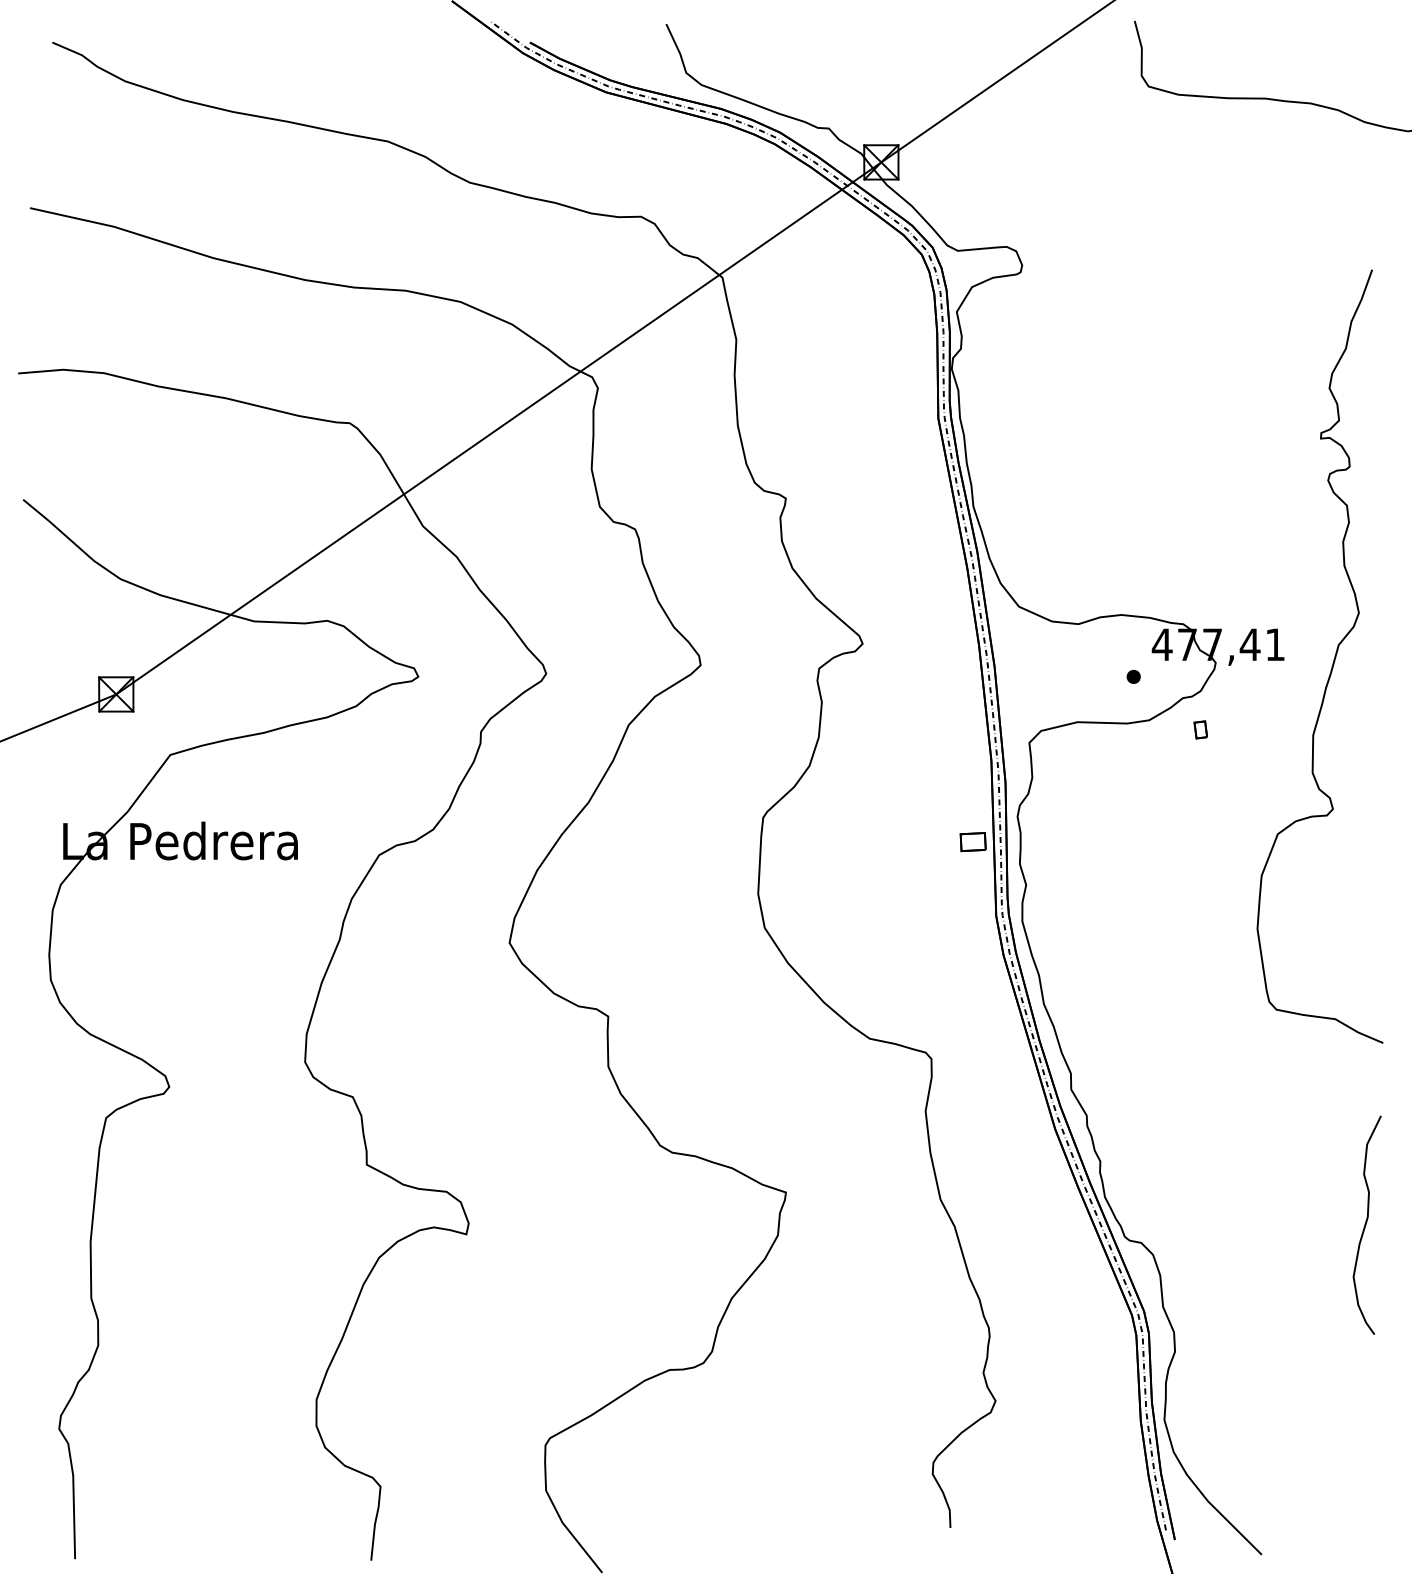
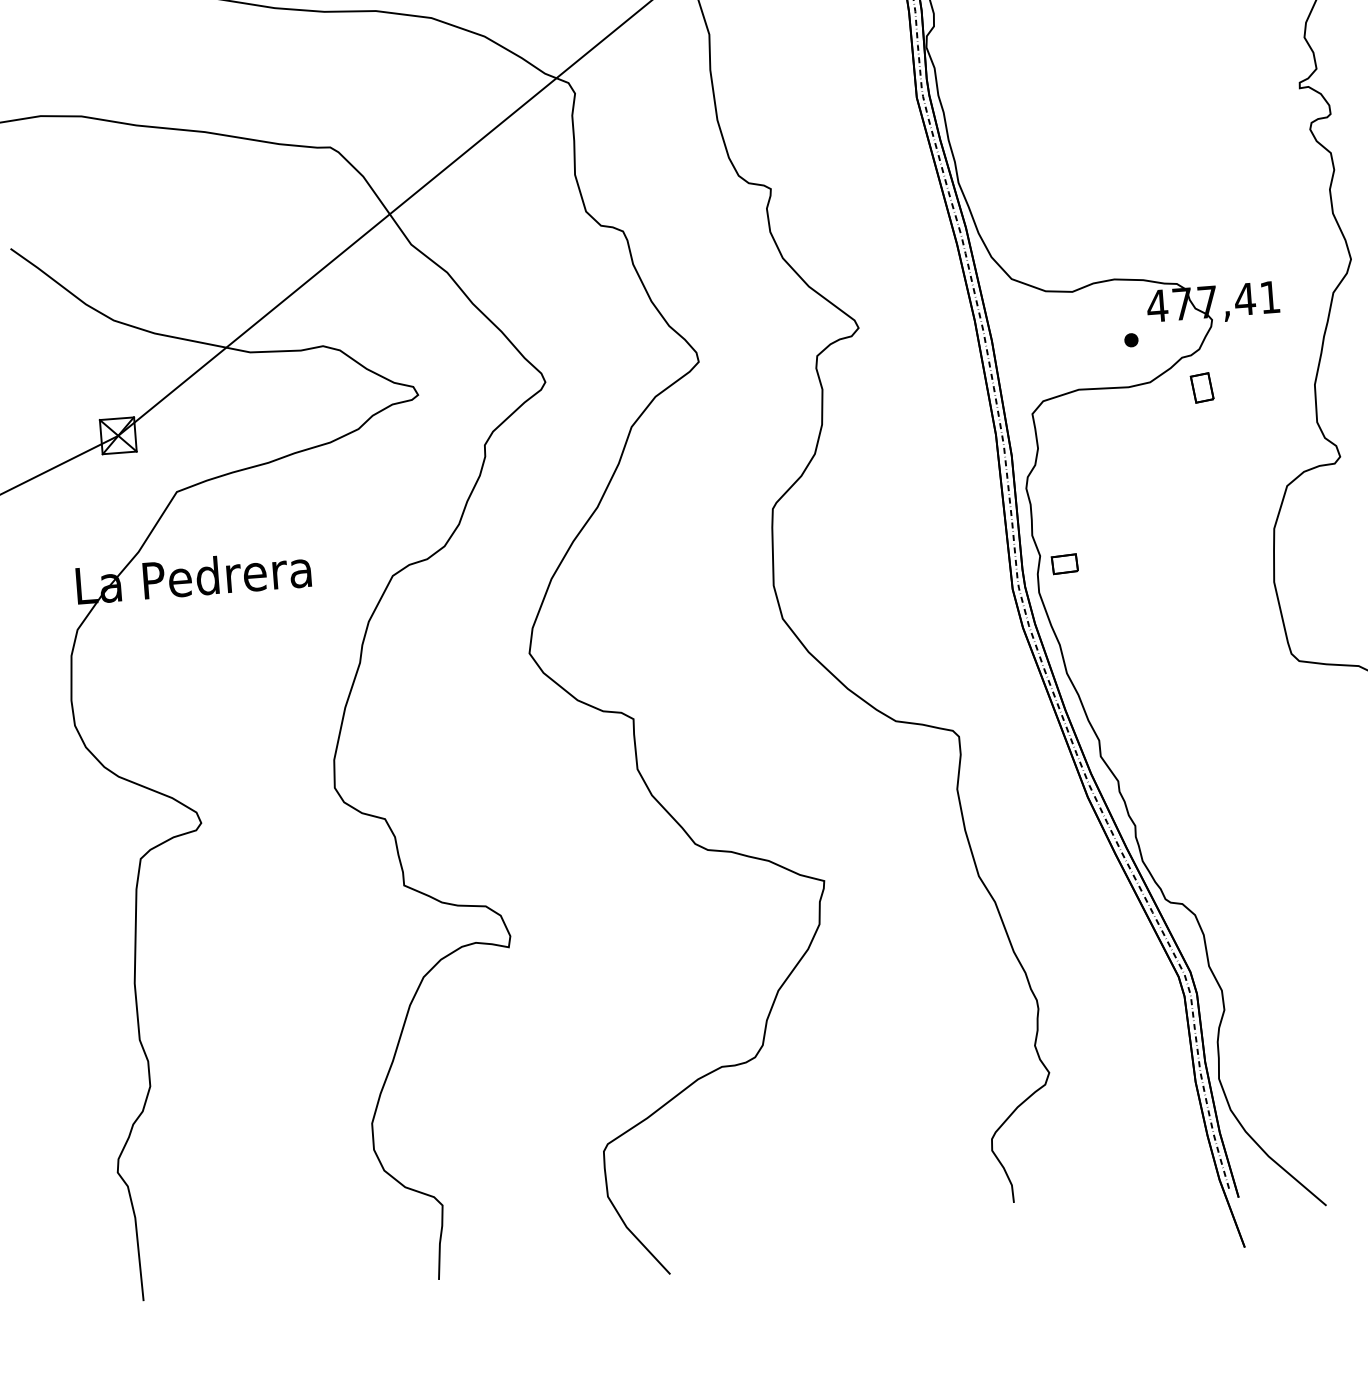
part: (1200, 729) -> (1202, 387), size x1.67
part: (972, 842) -> (1064, 564), moved

